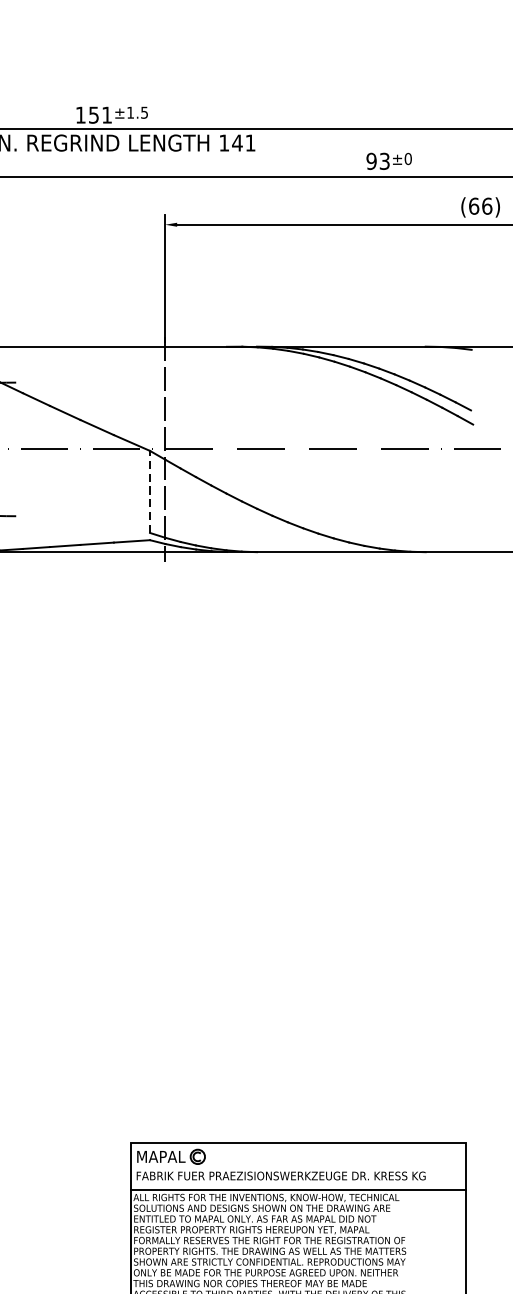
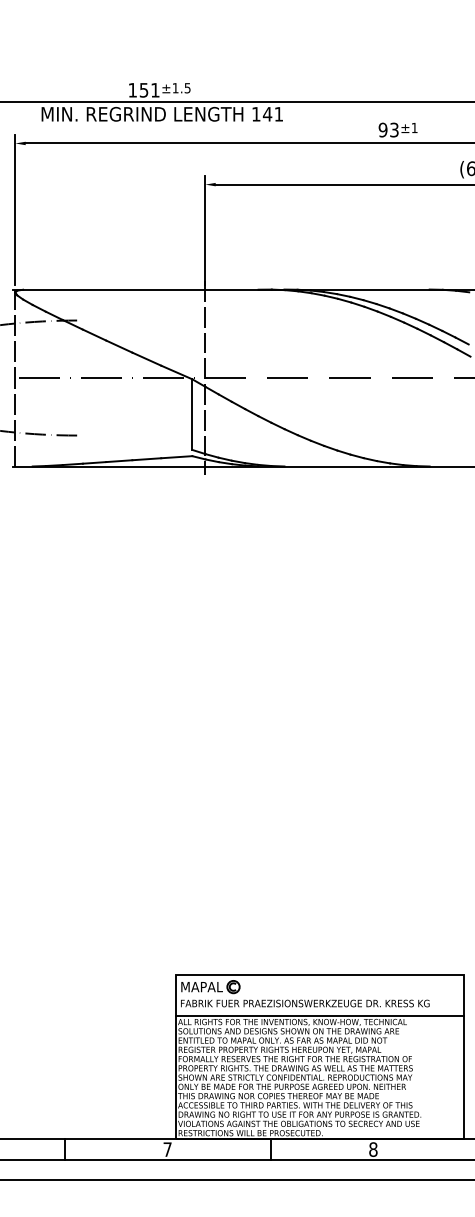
text: (408, 158) -> (414, 127), ±0 -> ±1
line: (150, 491) -> (192, 414), dashed -> solid

